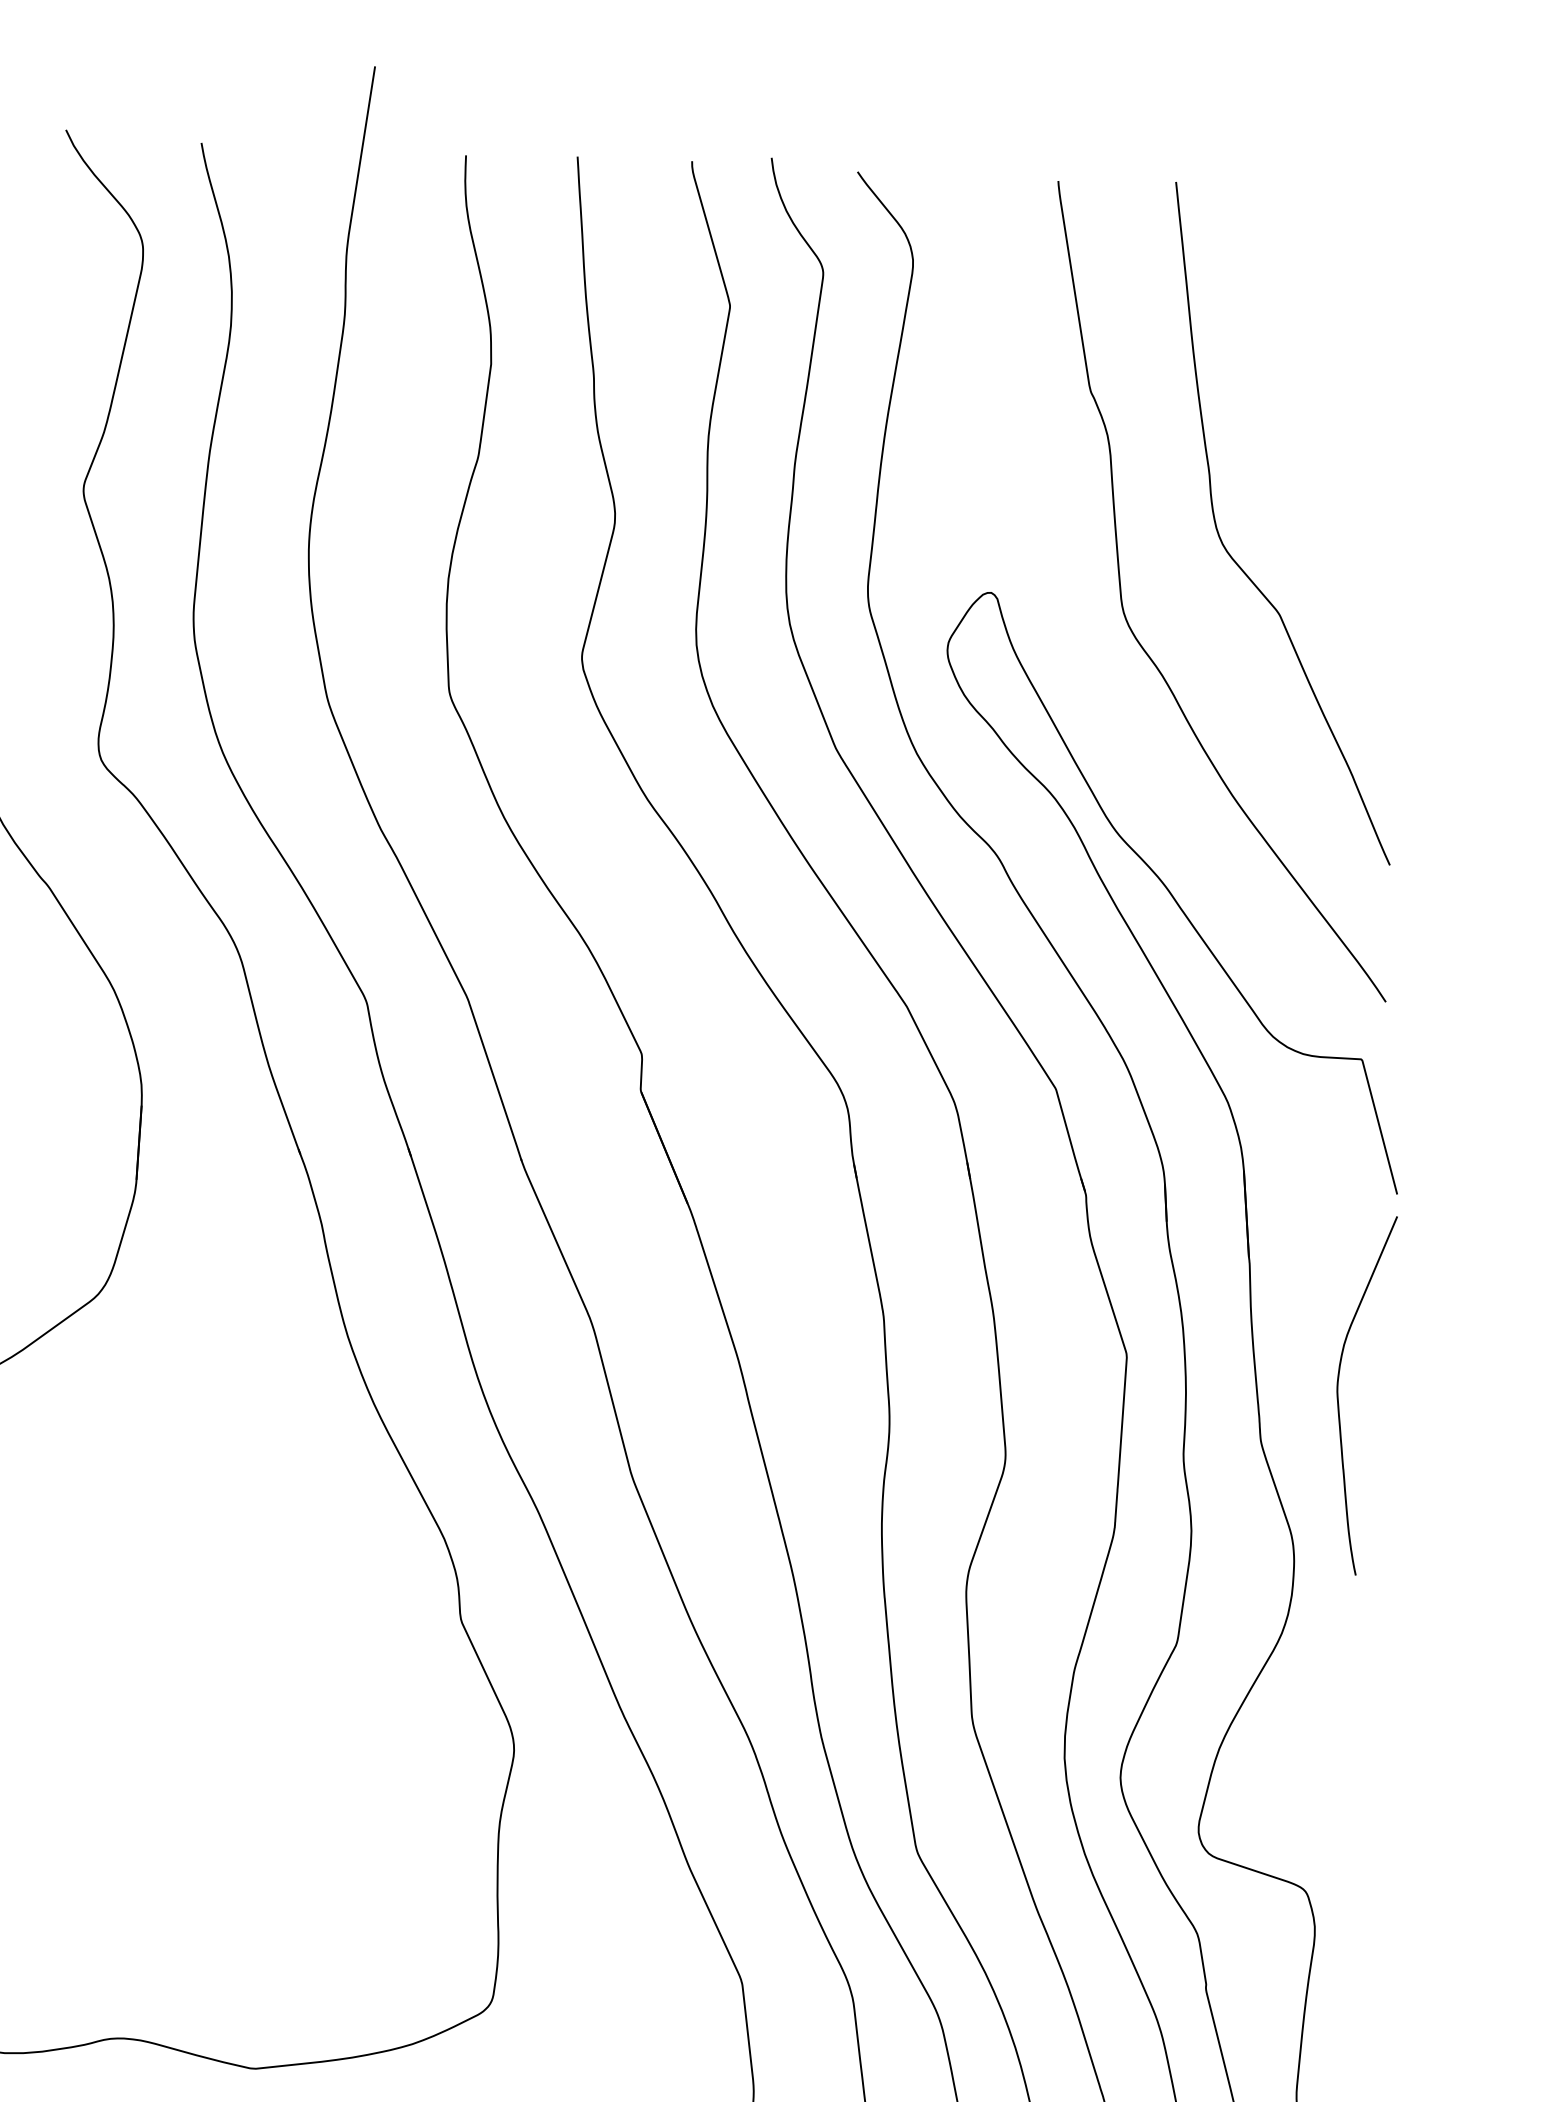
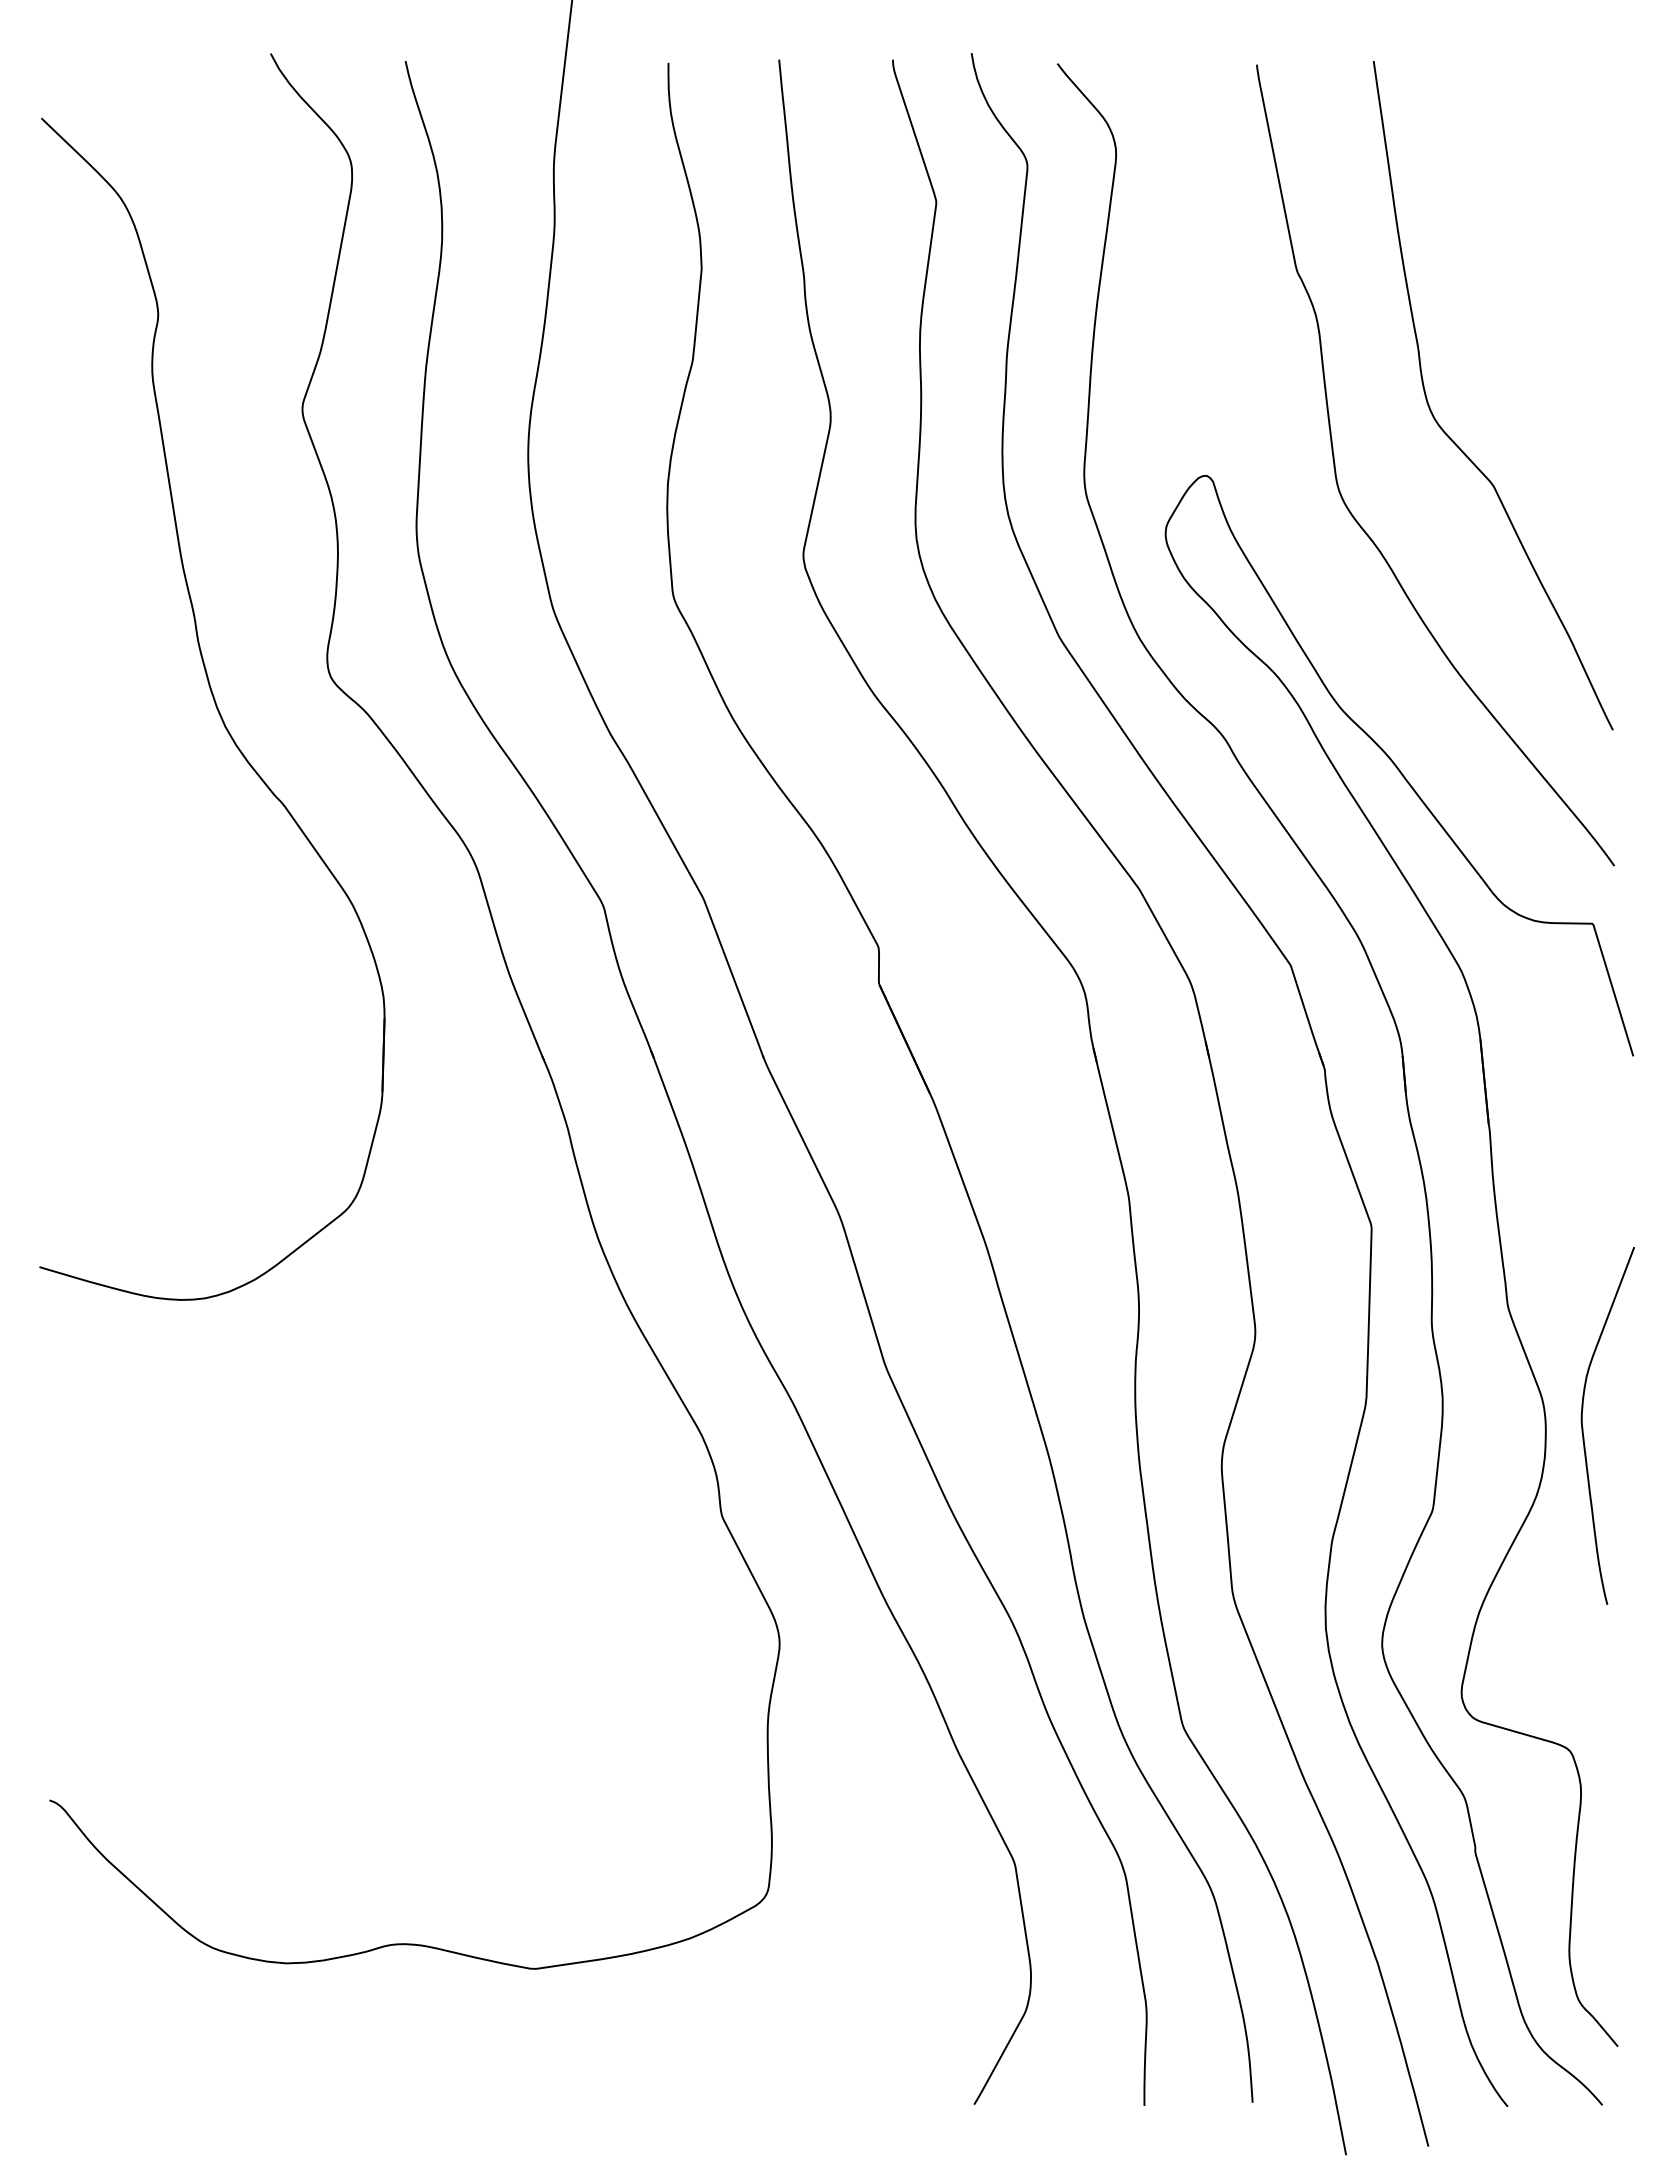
curve: (1338, 1395) -> (1583, 1427), moved

